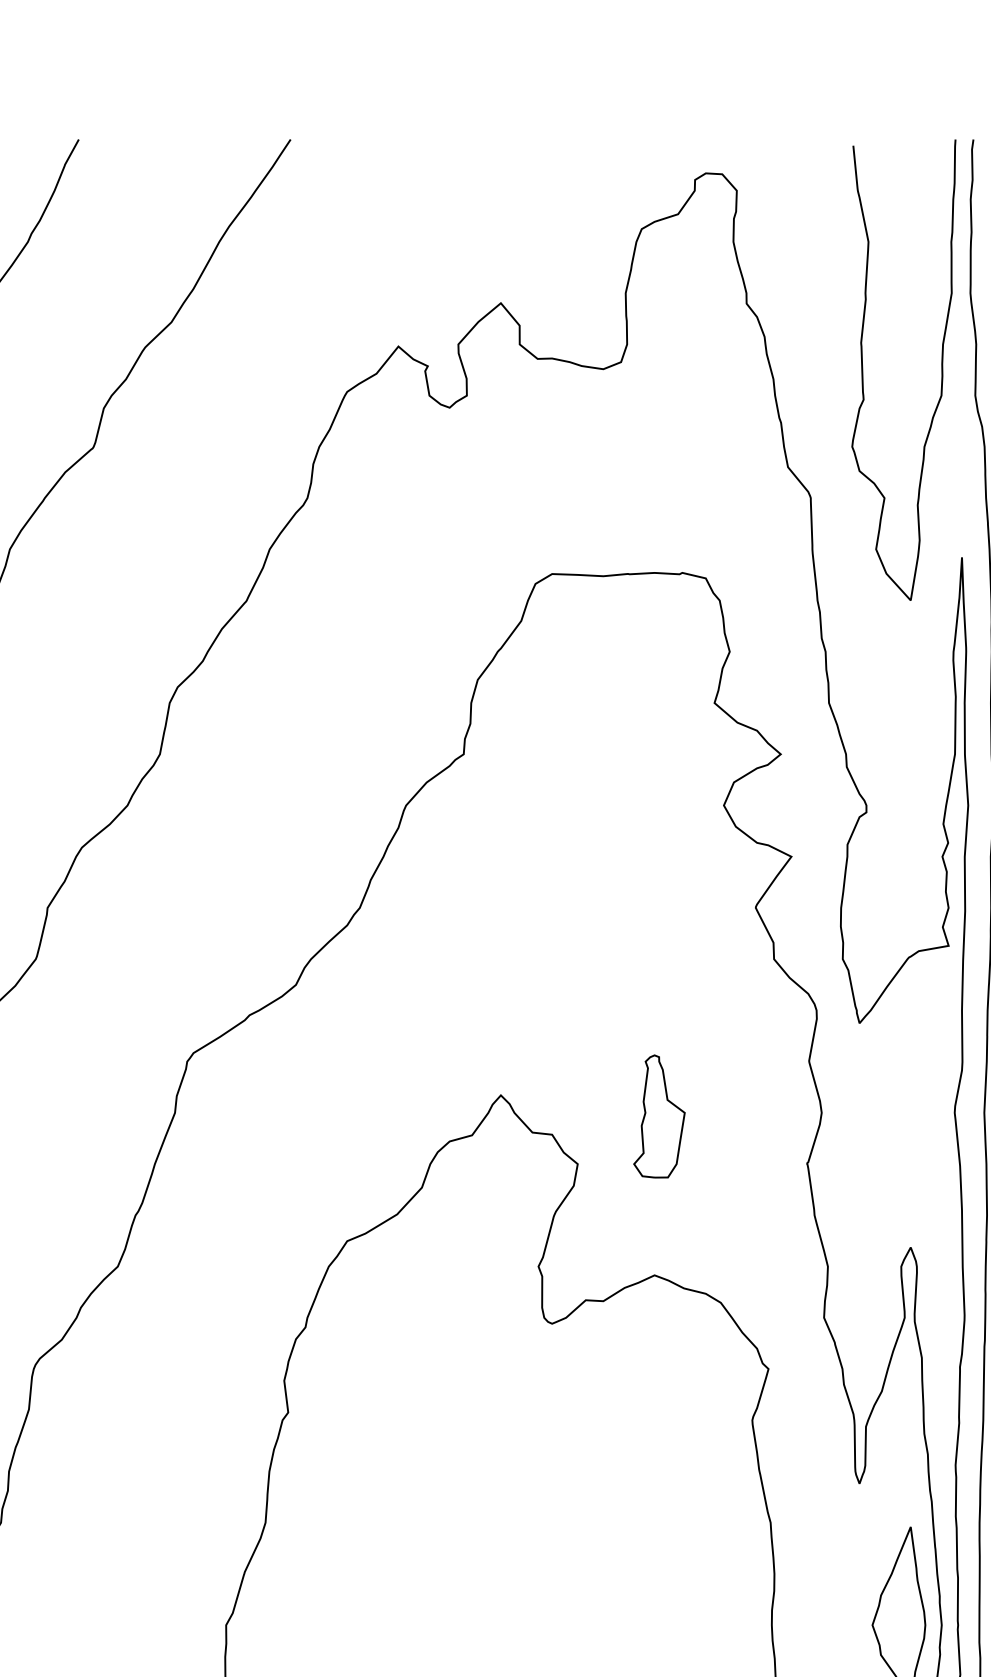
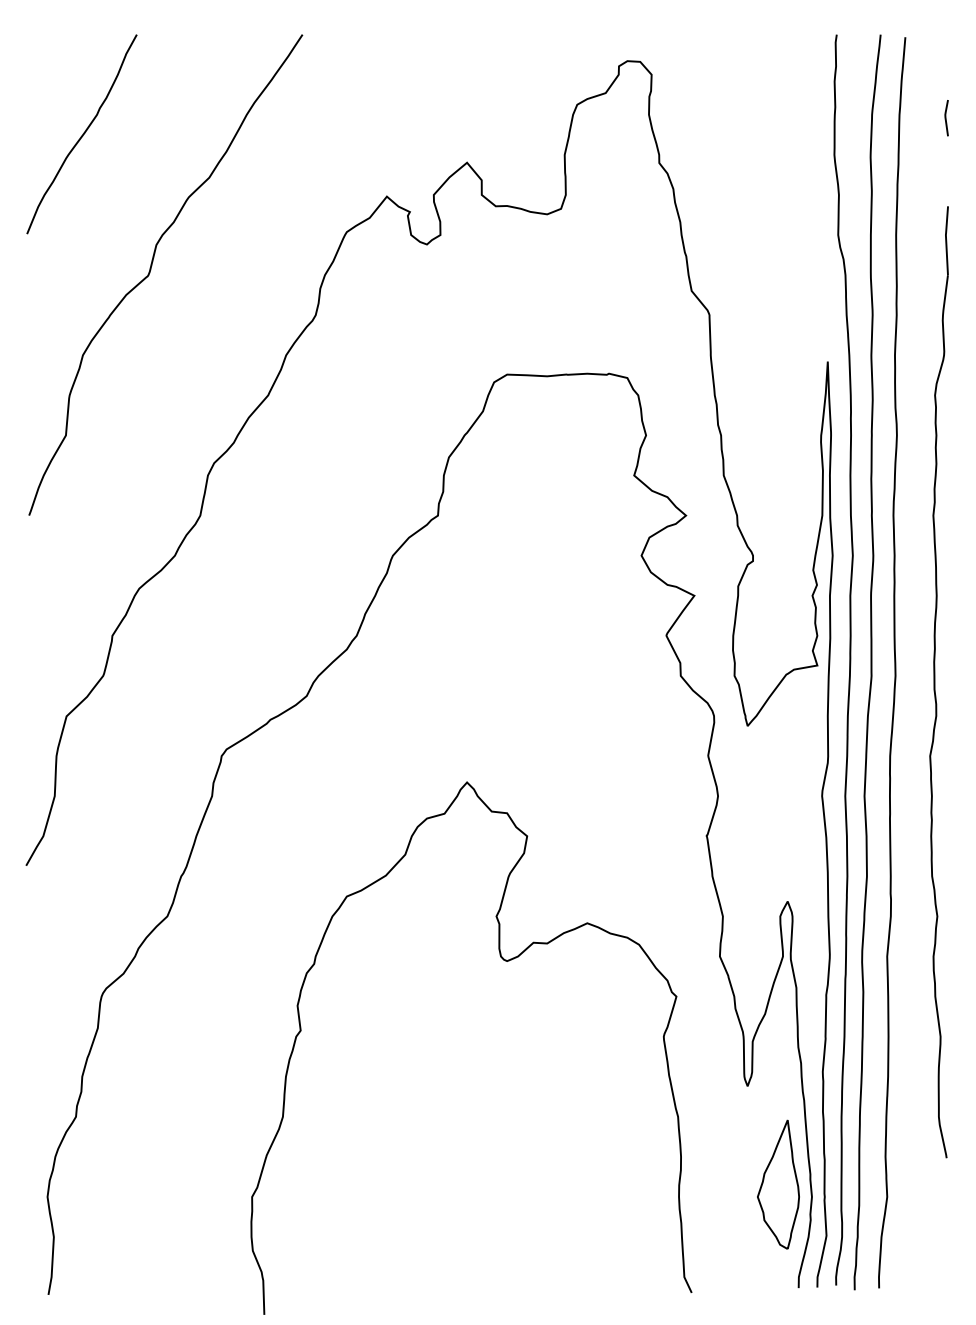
curve: (941, 369) -> (811, 214), removed
part: (658, 1115) -> (590, 798), removed

